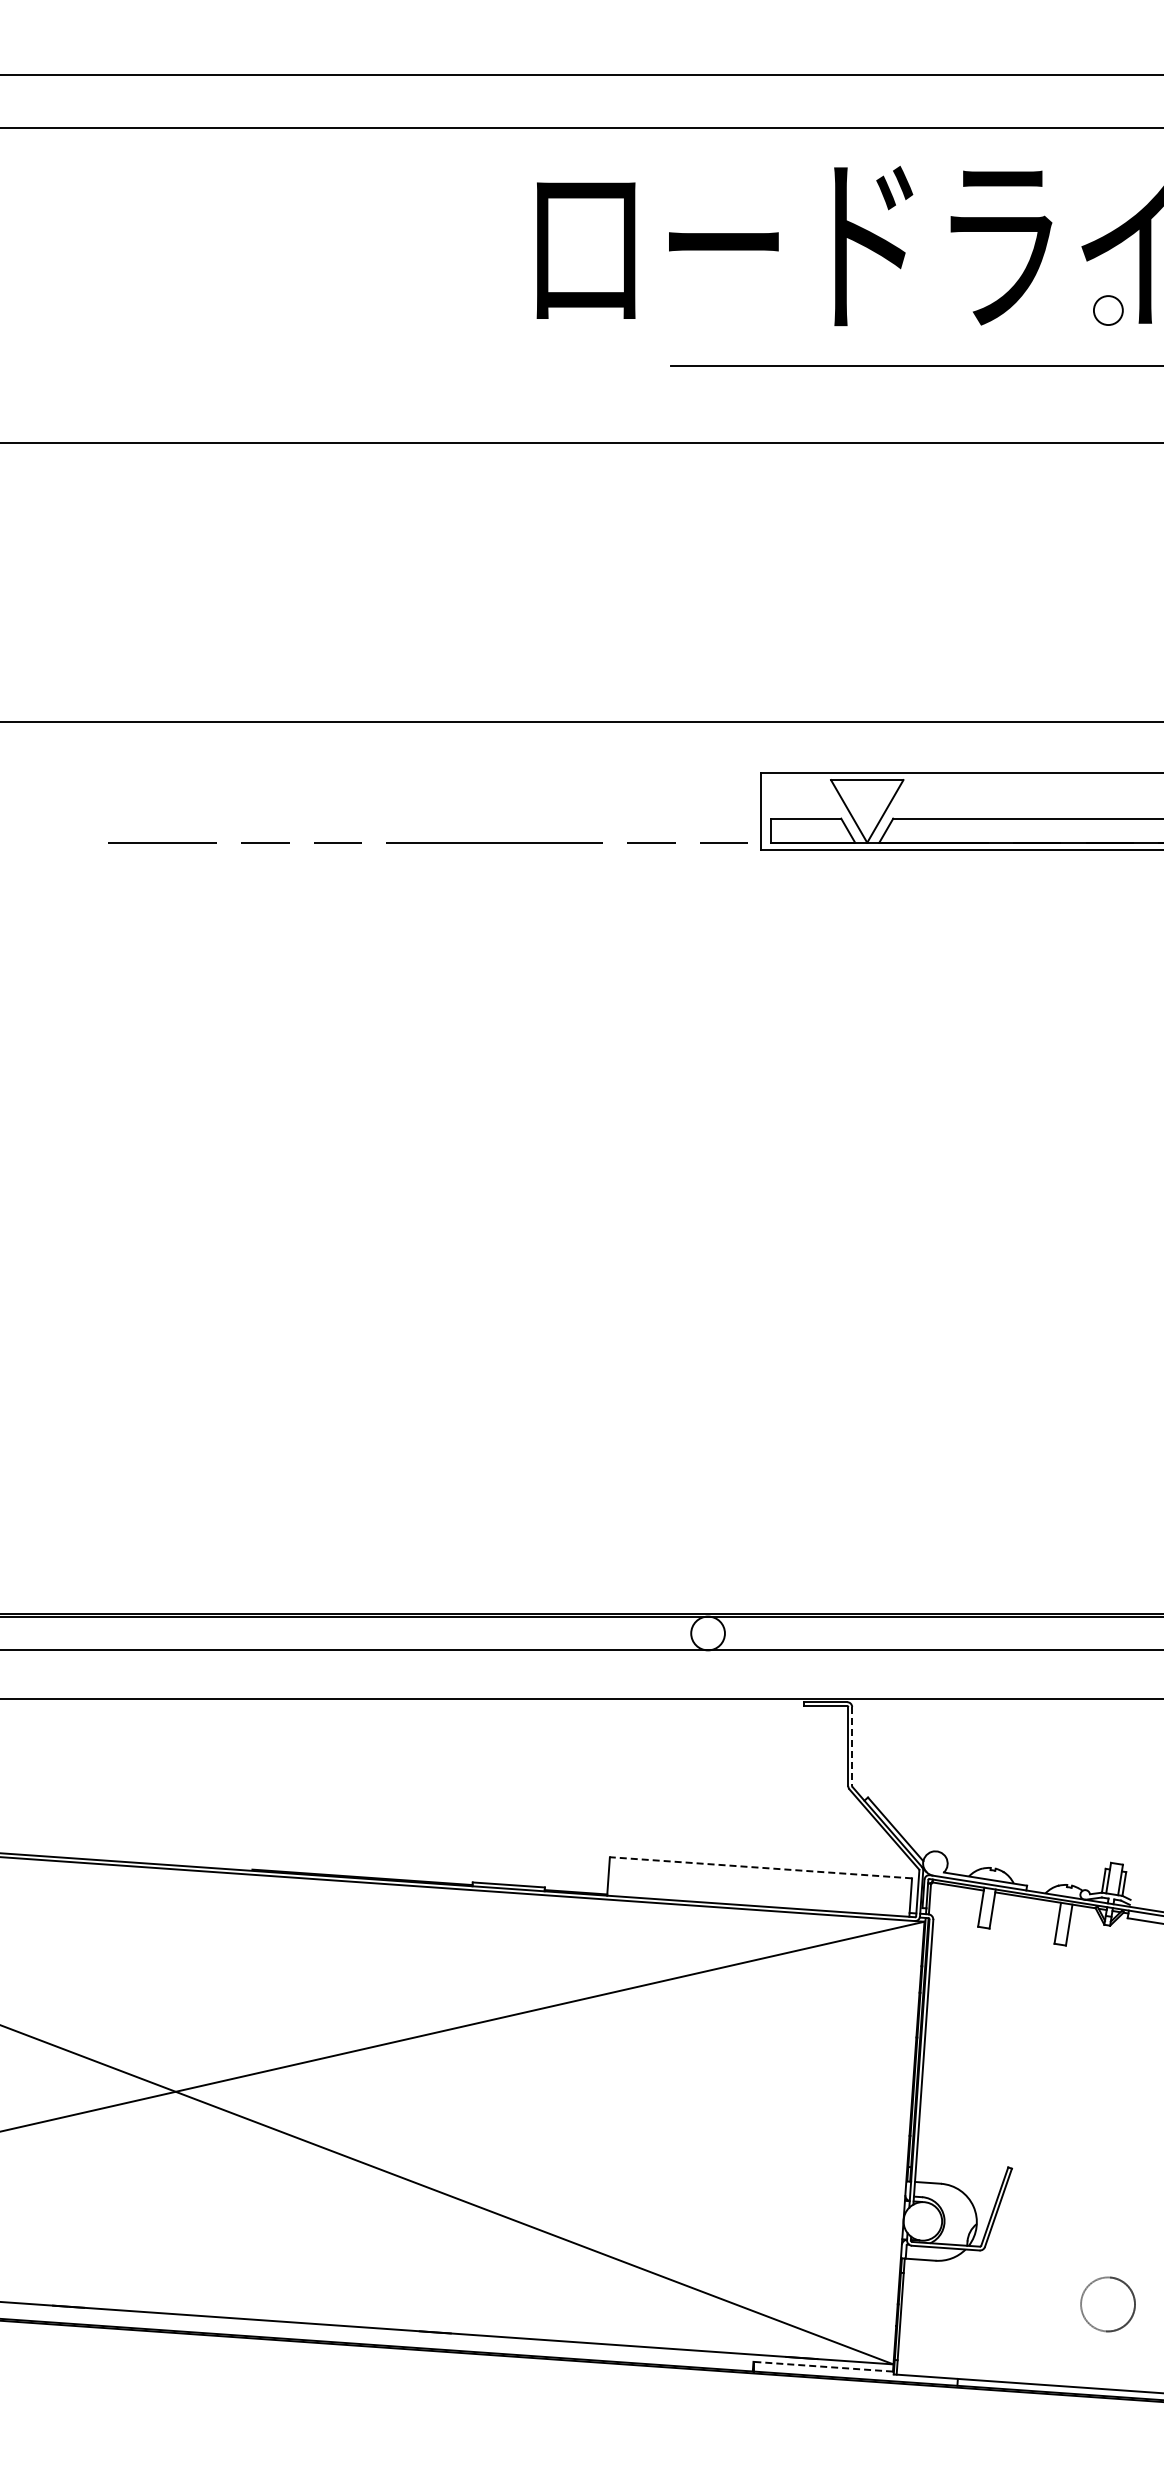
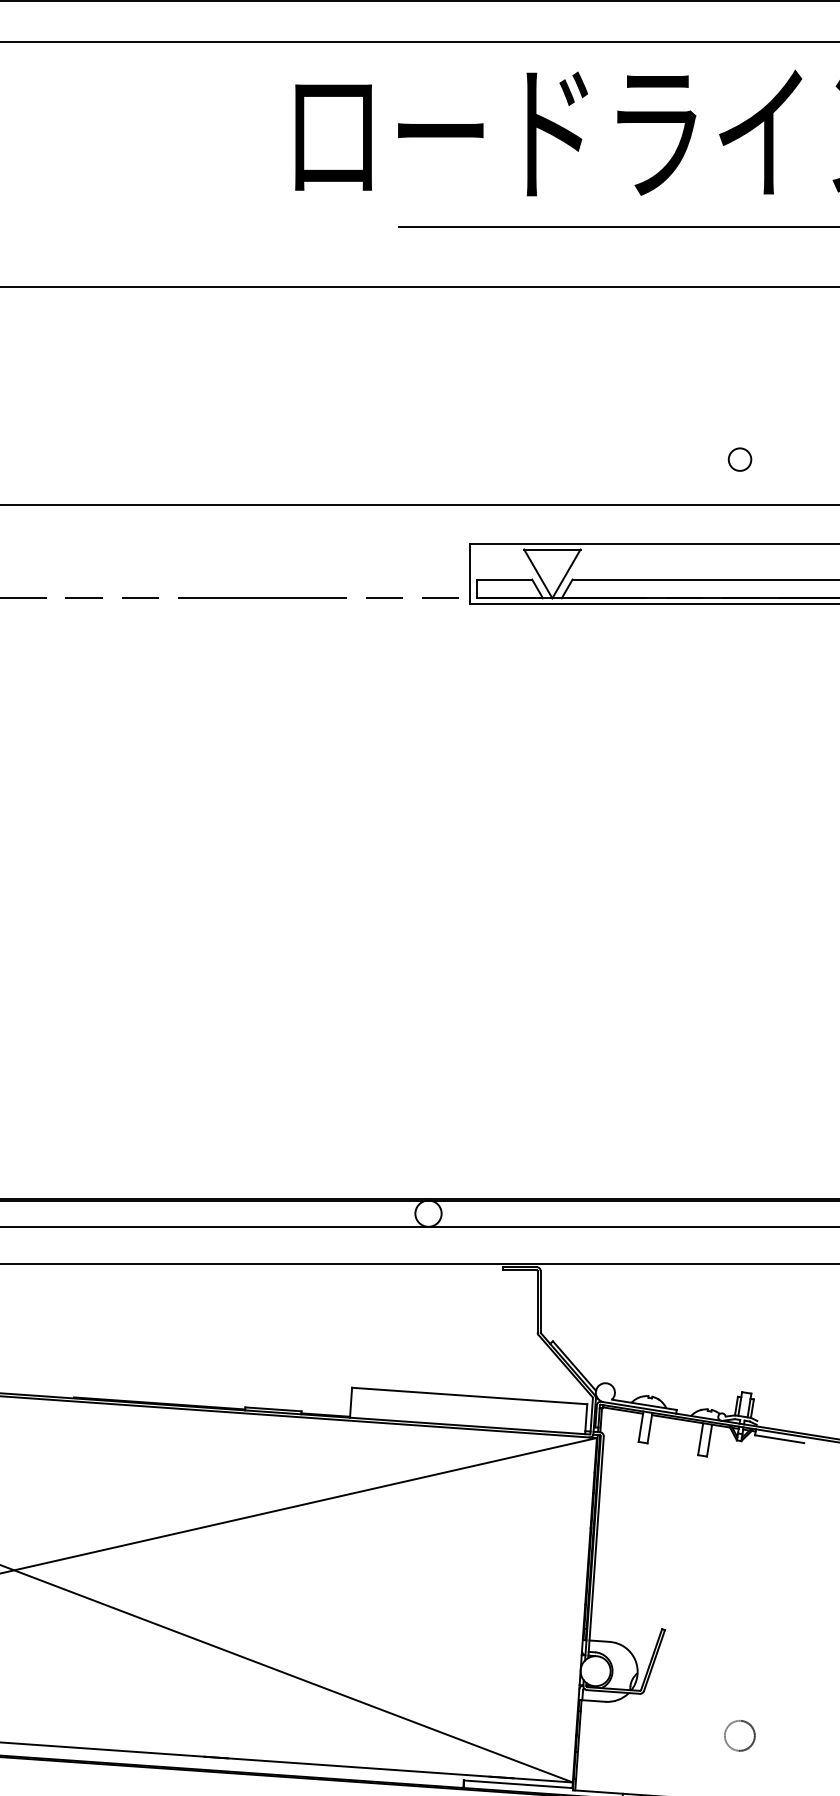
circle: (1108, 310) -> (740, 459), moved
line: (852, 1746) -> (540, 1301), dashed -> solid
line: (760, 1867) -> (469, 1395), dashed -> solid
circle: (1108, 2304) -> (740, 1735), size x0.71
line: (823, 2366) -> (518, 1784), dashed -> solid

